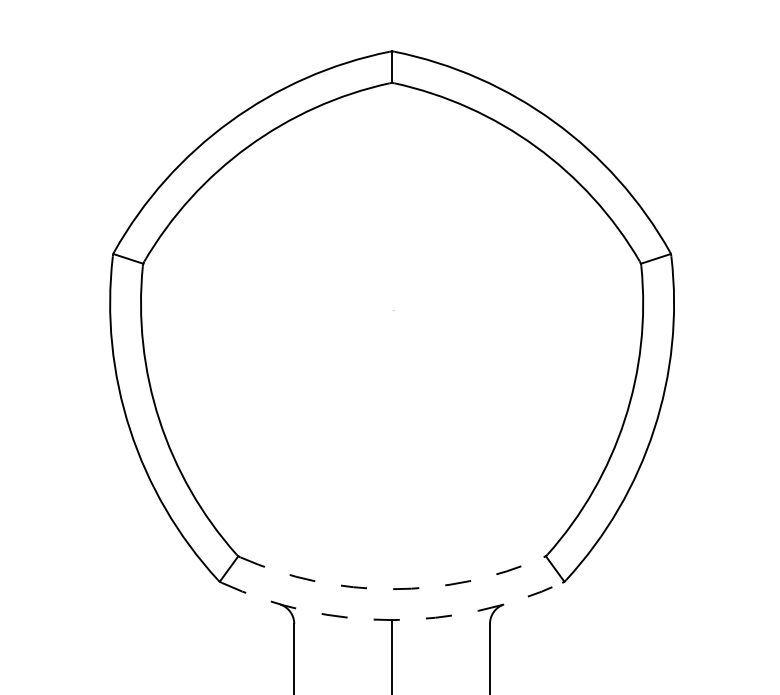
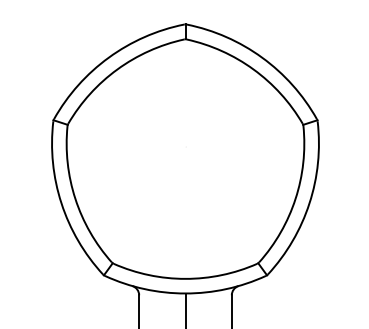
arc: (392, 588) -> (185, 278), dashed -> solid
arc: (392, 620) -> (185, 293), dashed -> solid

